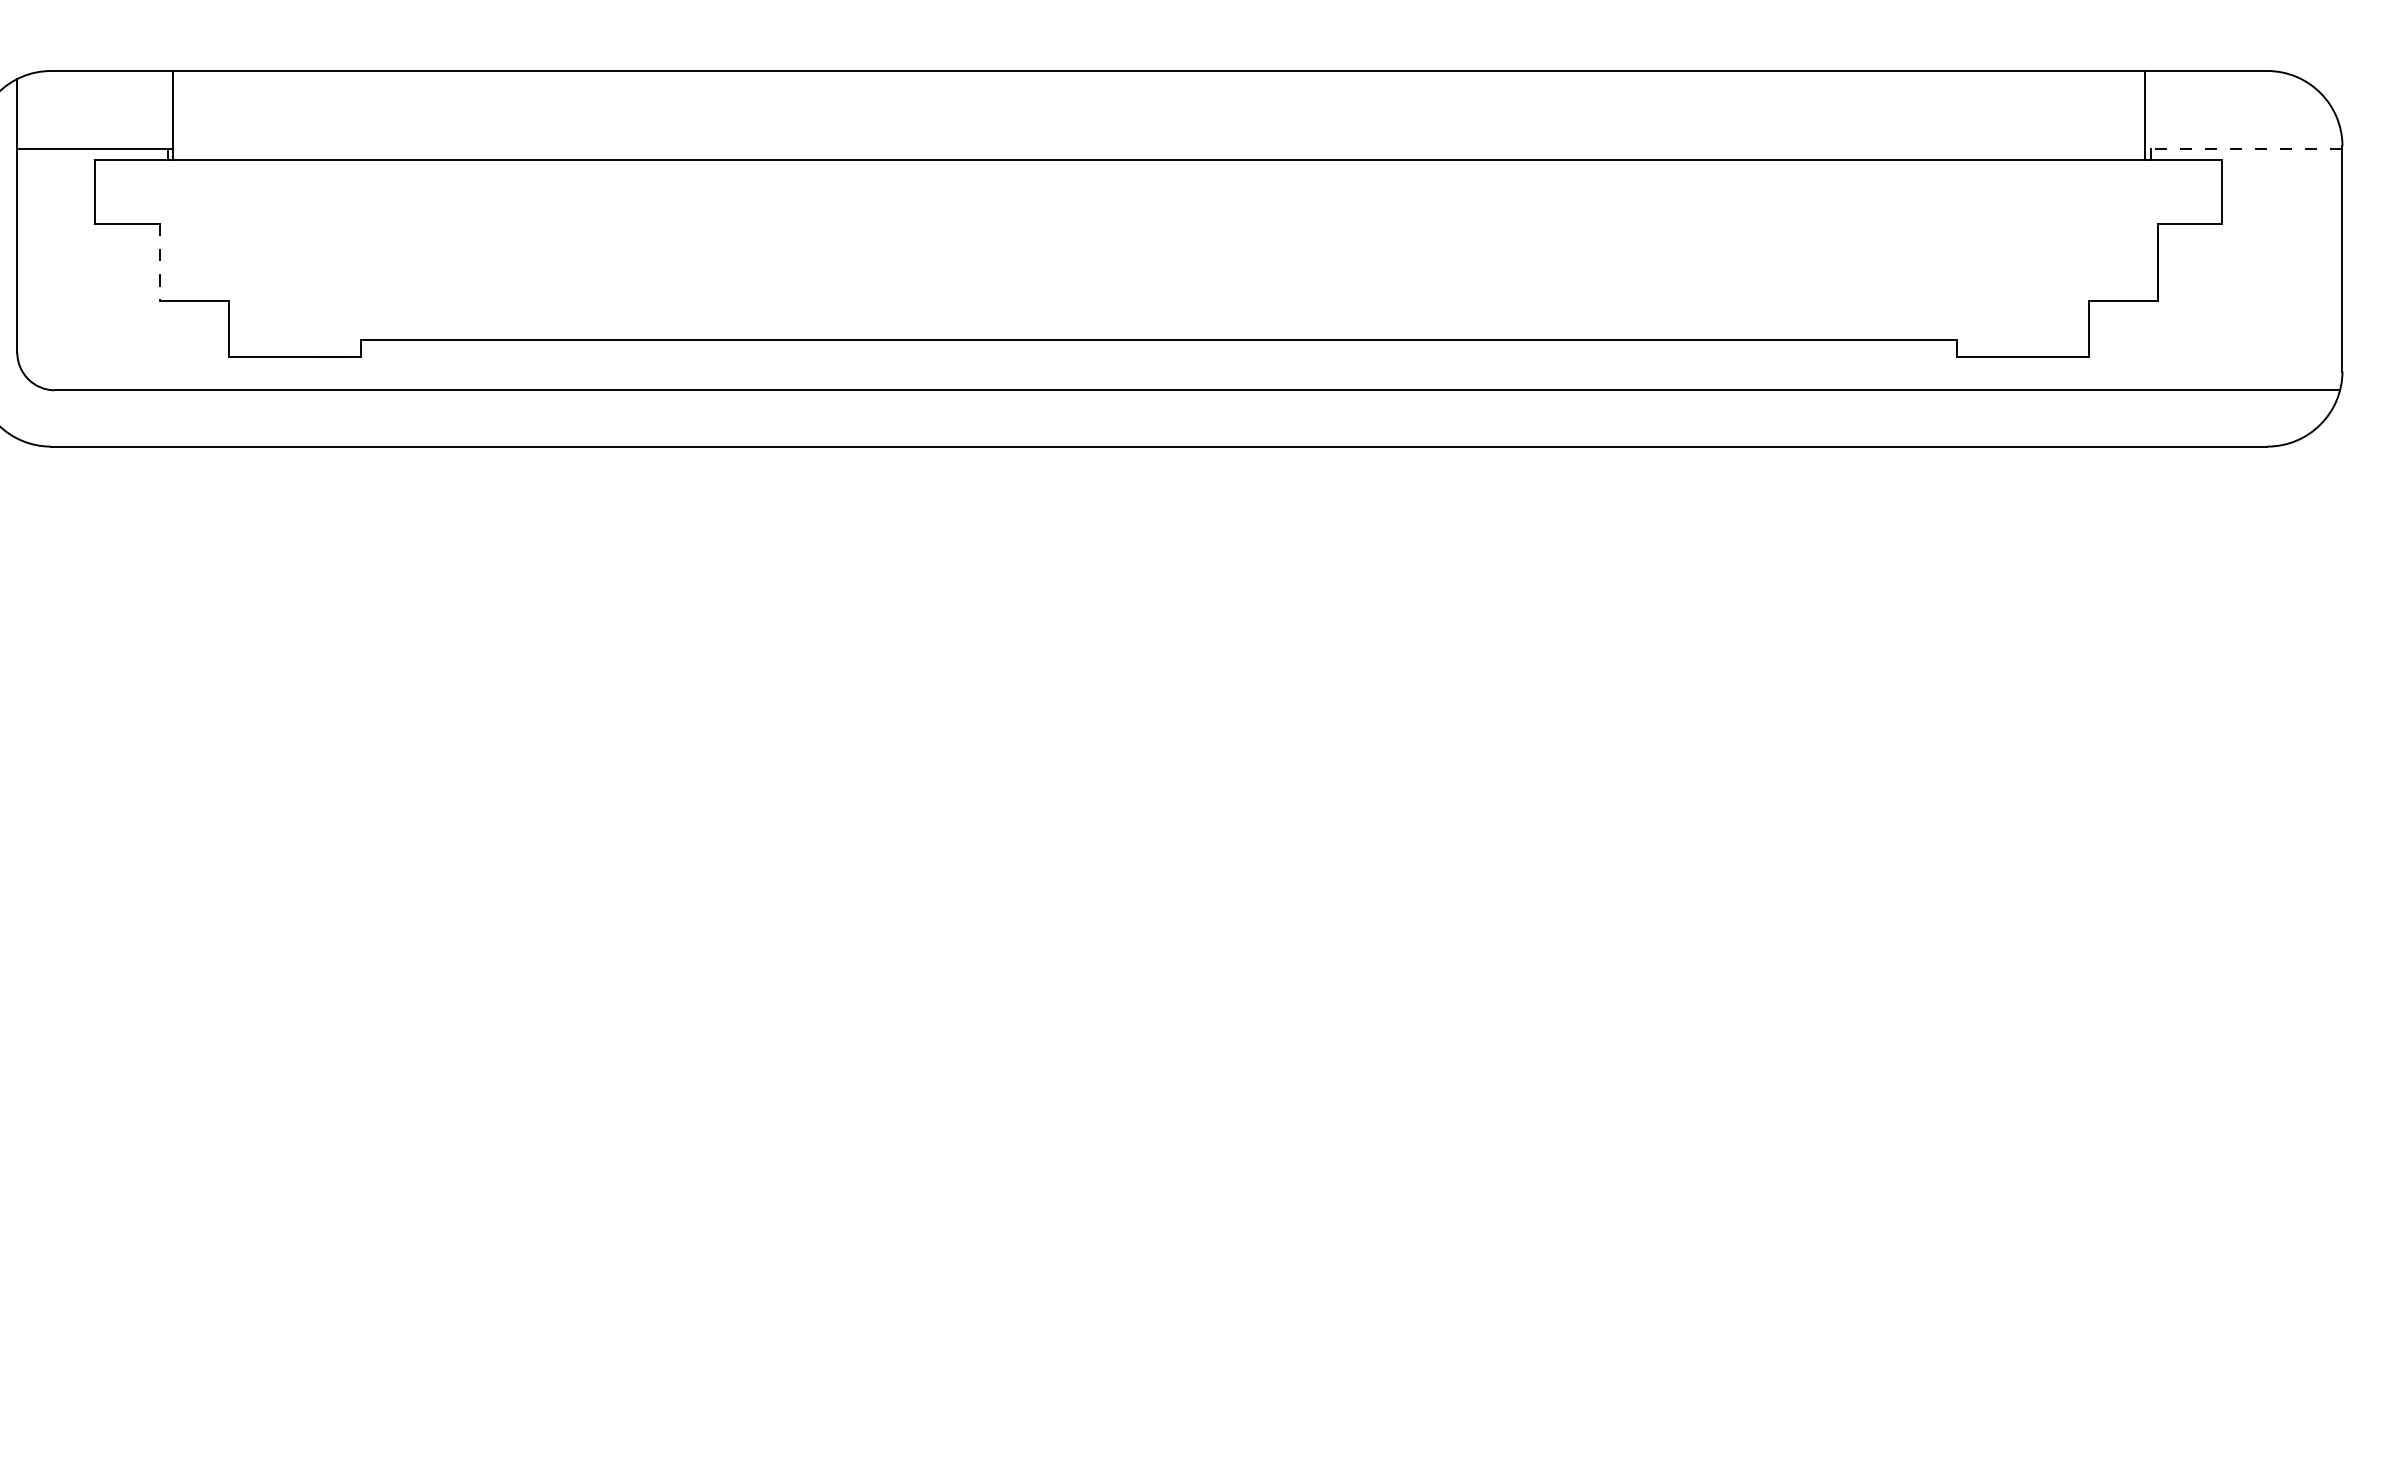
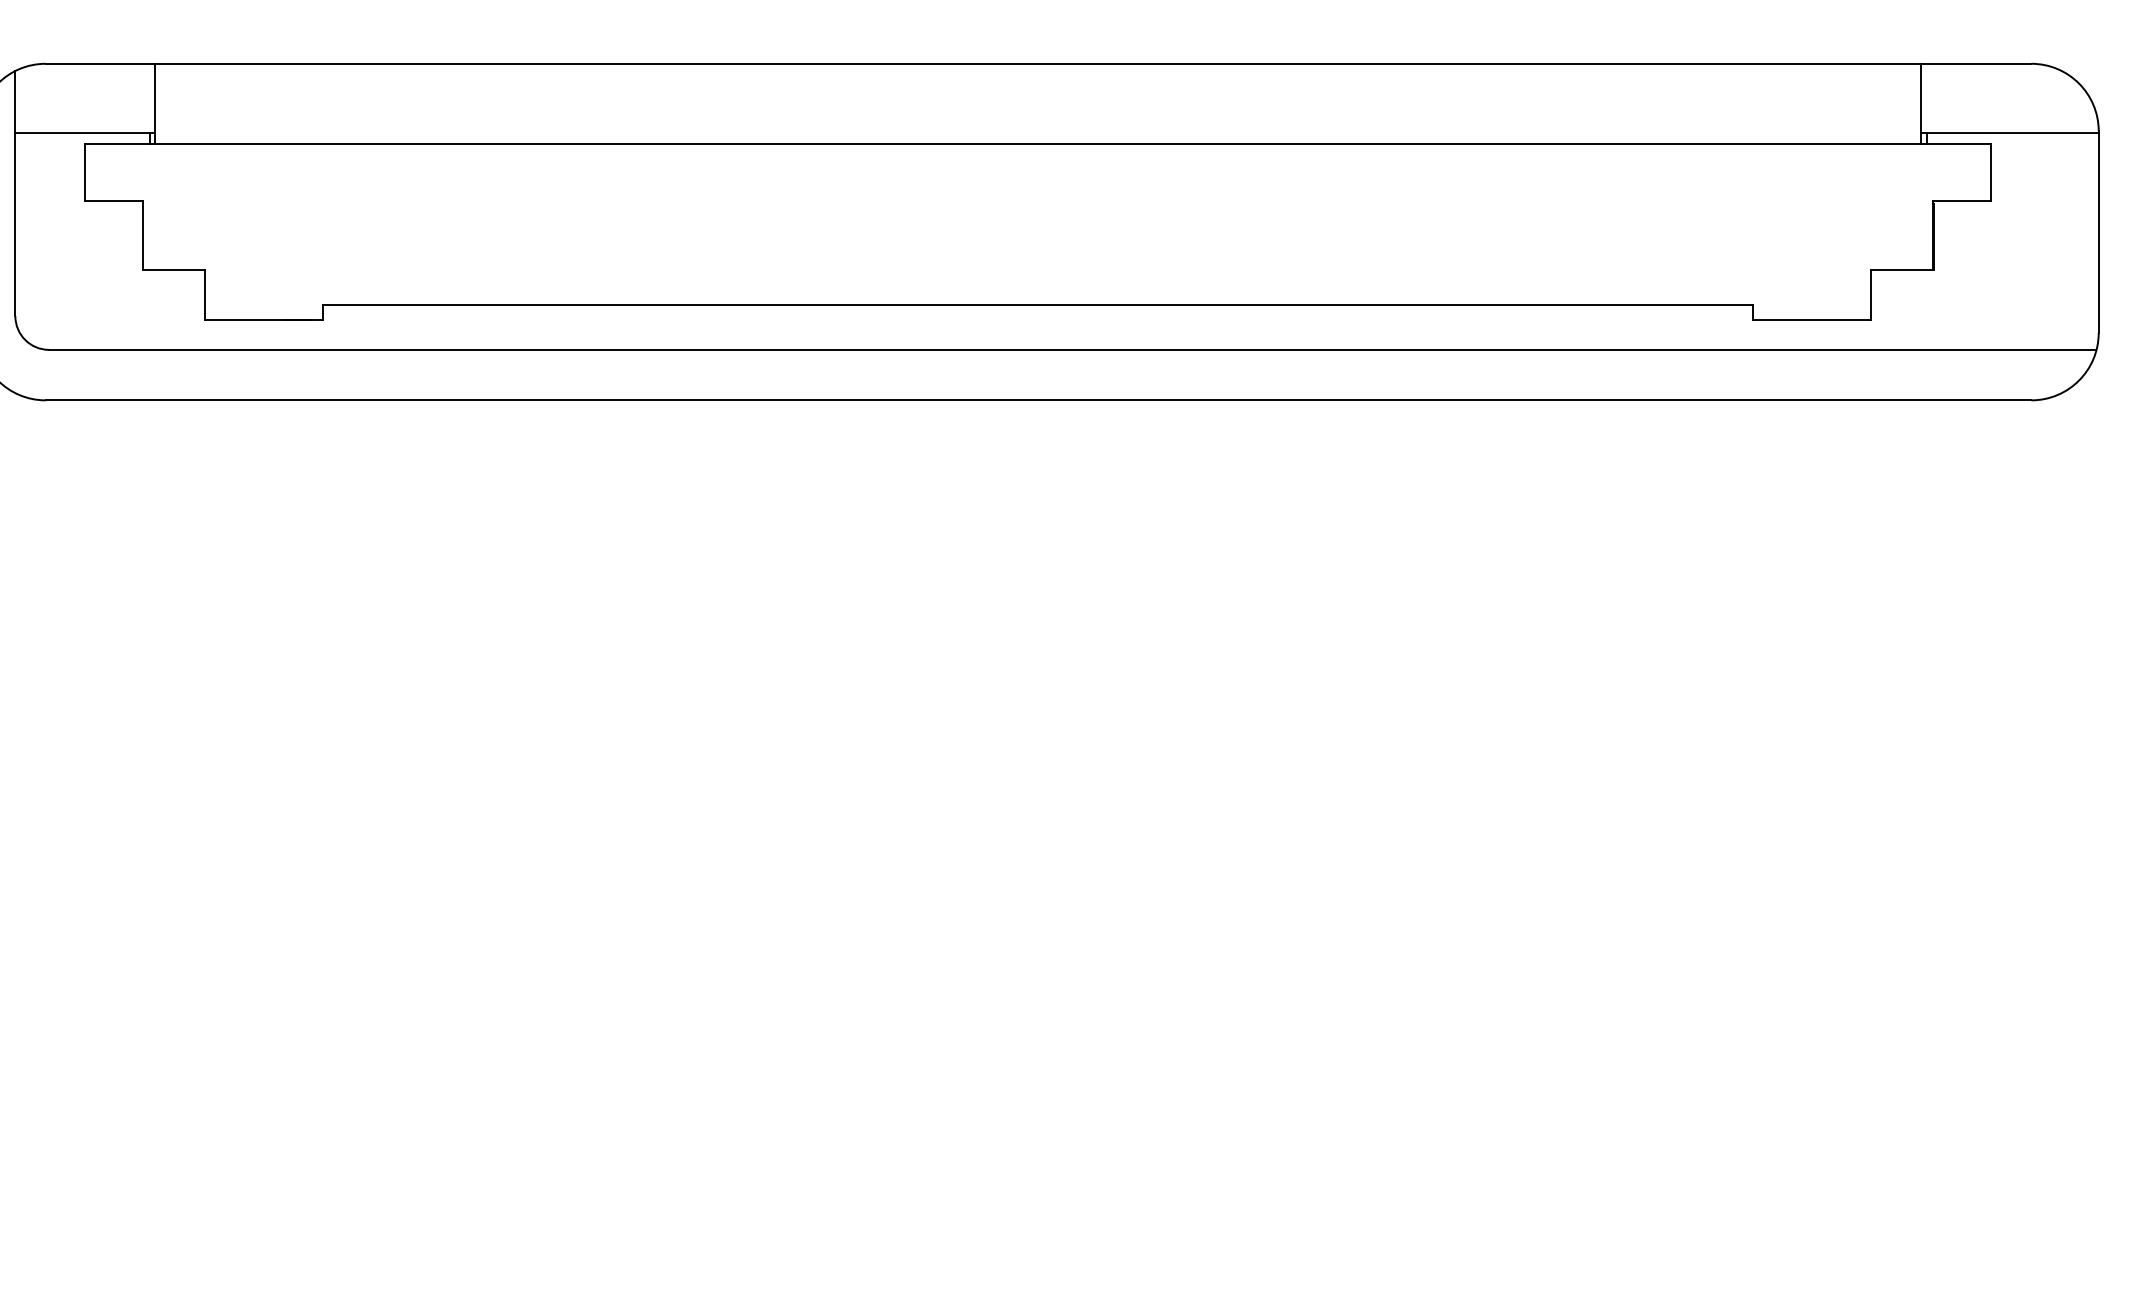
line: (2243, 148) -> (2010, 133), dashed -> solid
line: (159, 262) -> (142, 235), dashed -> solid

